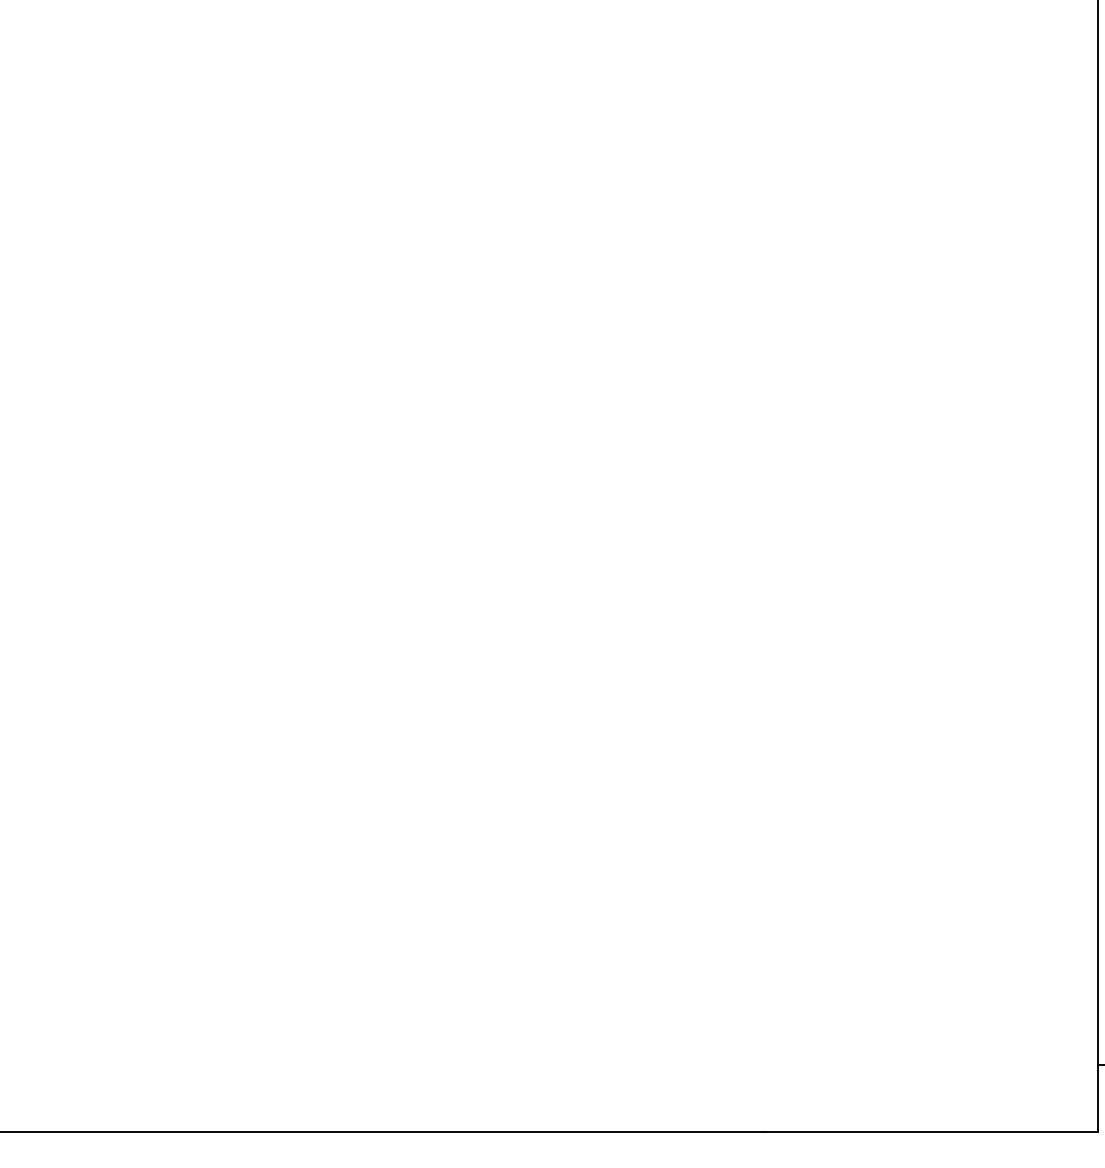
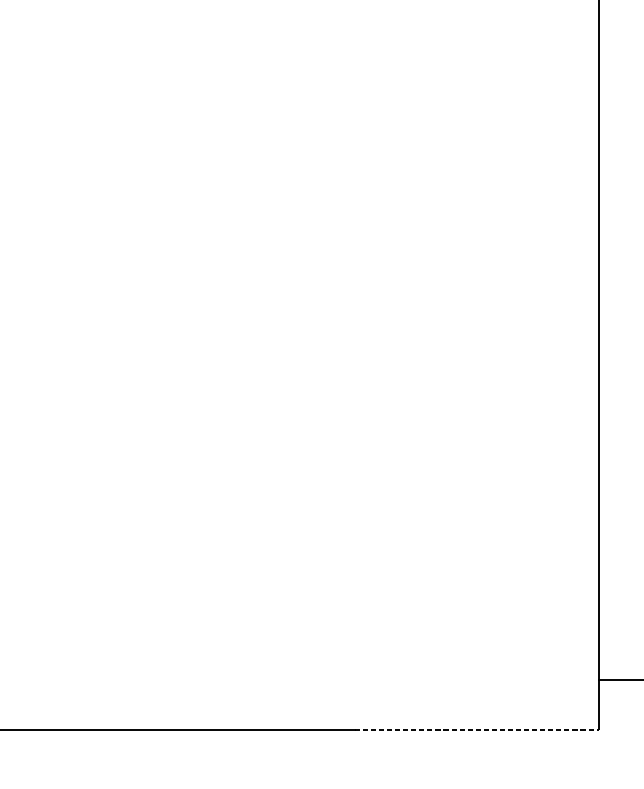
line: (931, 1131) -> (477, 729), solid -> dashed

